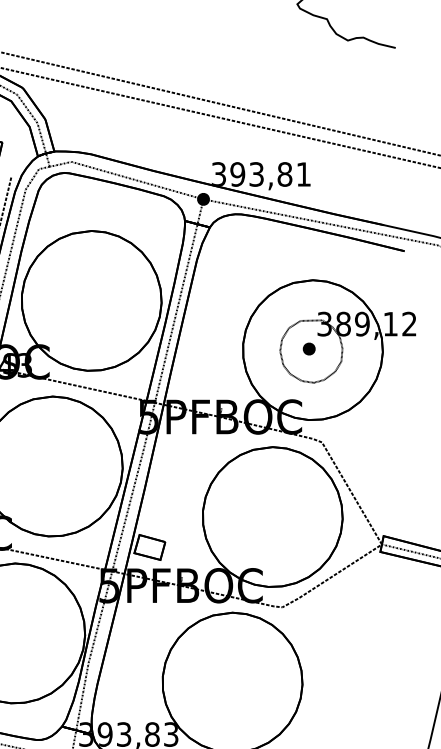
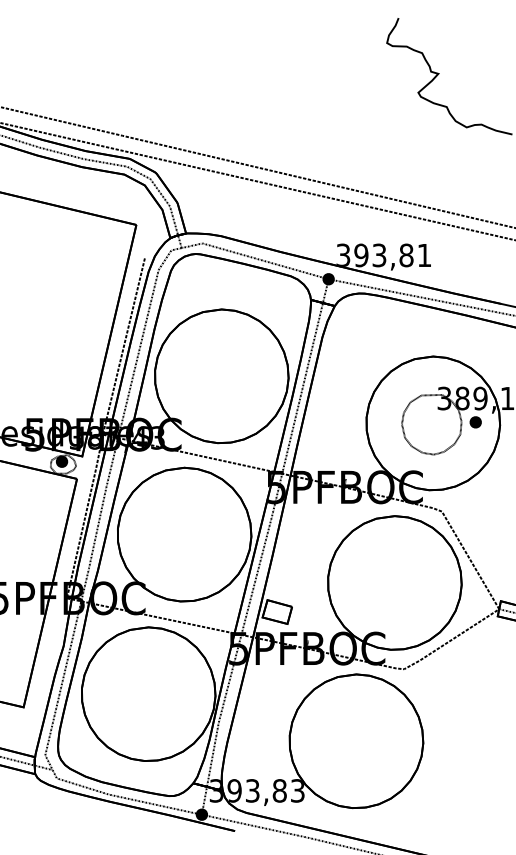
part: (308, 349) -> (475, 422), moved

